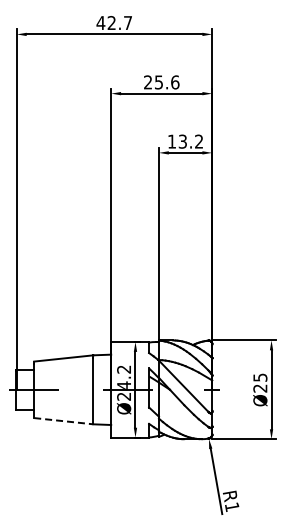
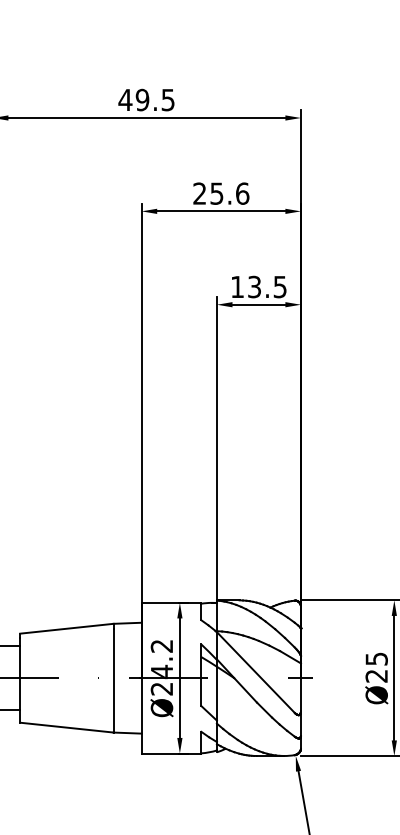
text: (119, 23) -> (154, 100), 42.7 -> 49.5
text: (199, 141) -> (280, 286), 13.2 -> 13.5
line: (63, 421) -> (66, 728), dashed -> solid

